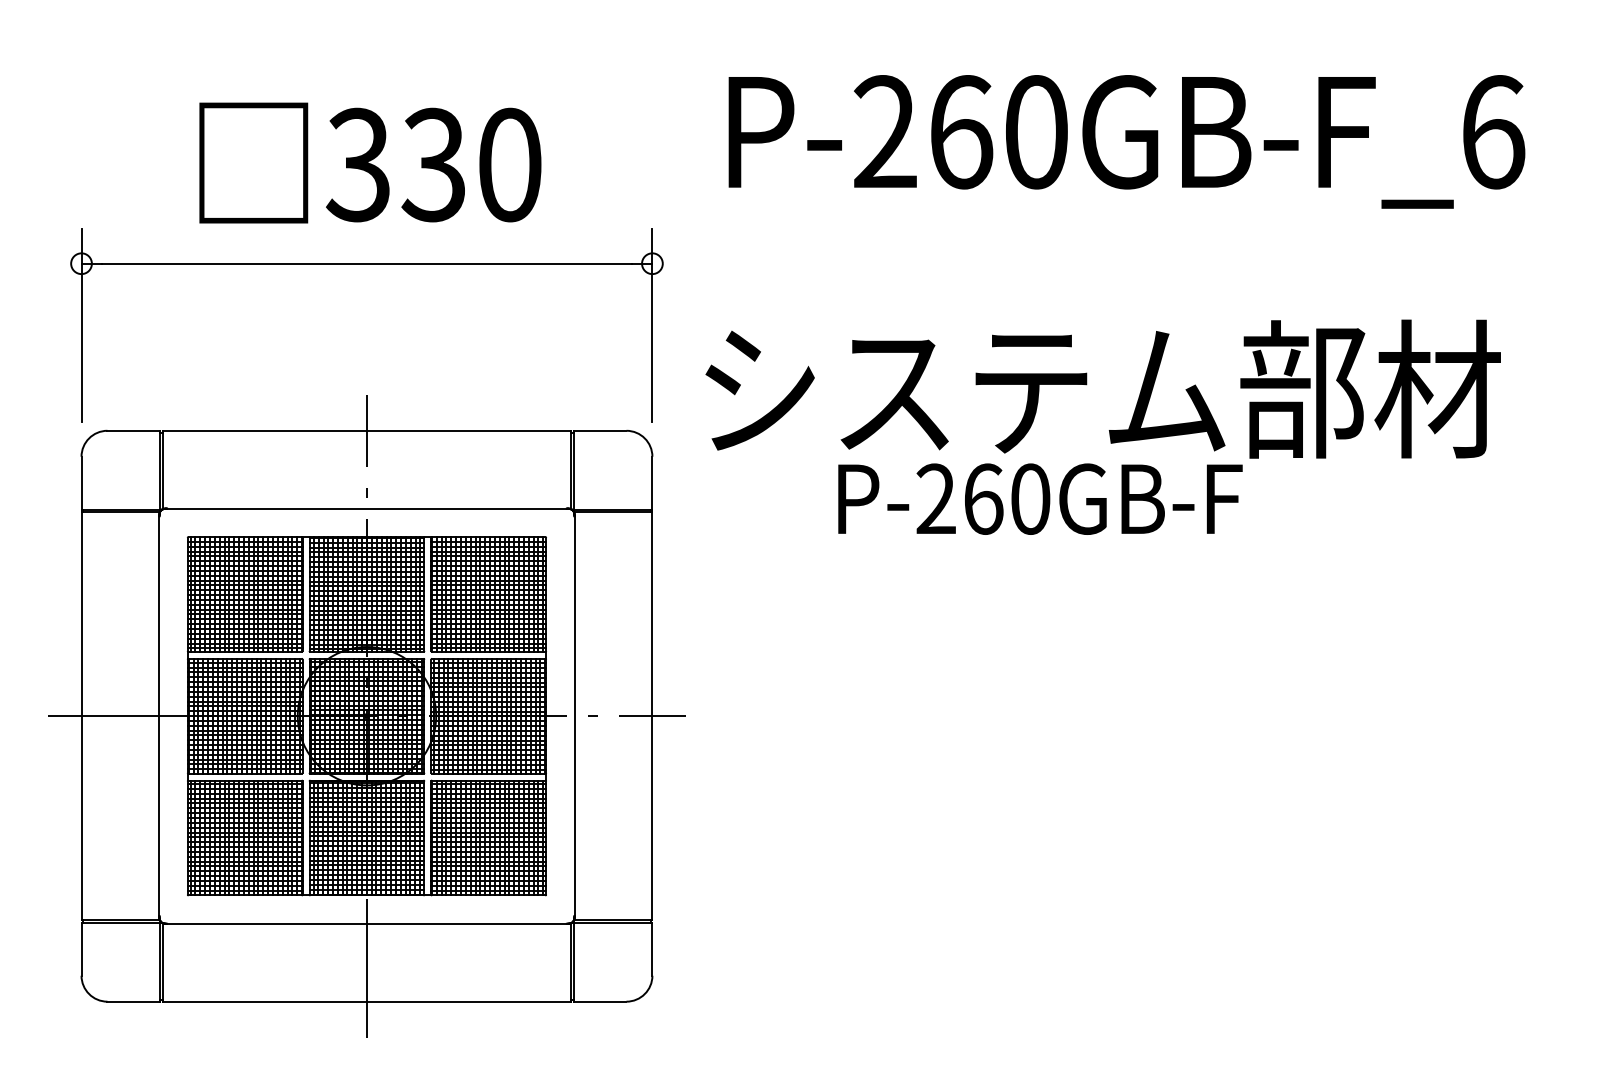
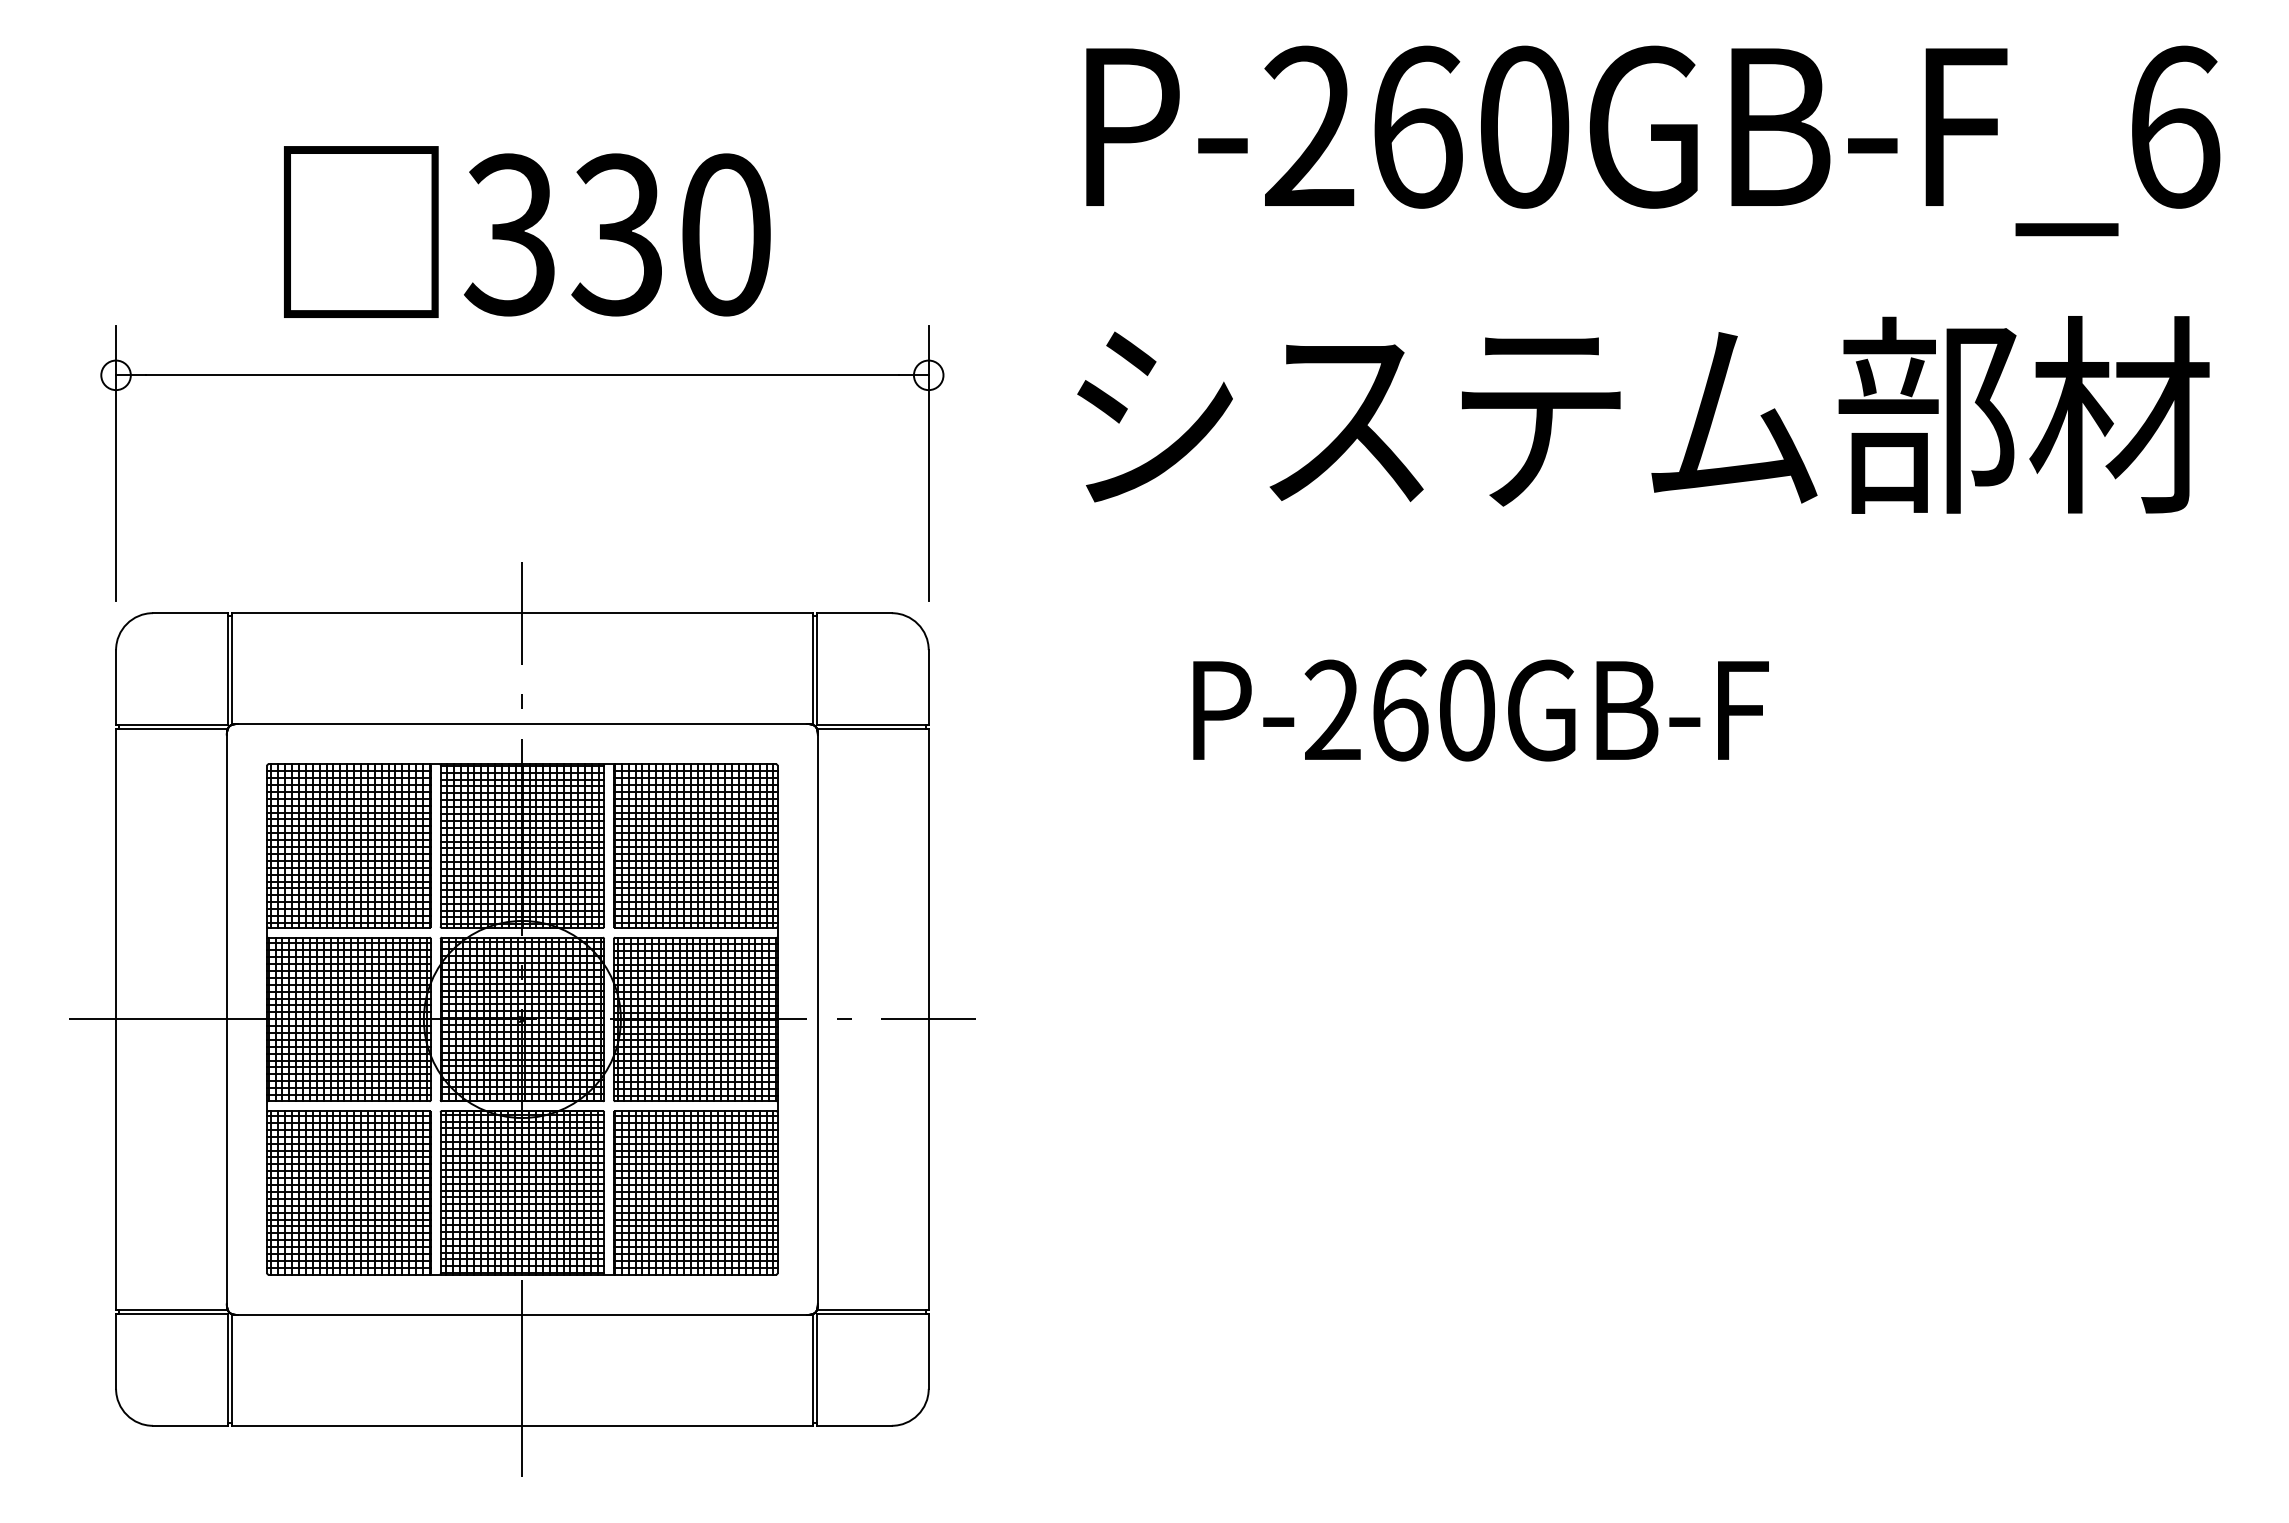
text: (1127, 141) -> (1653, 140), moved
text: (1103, 388) -> (1643, 414), moved

